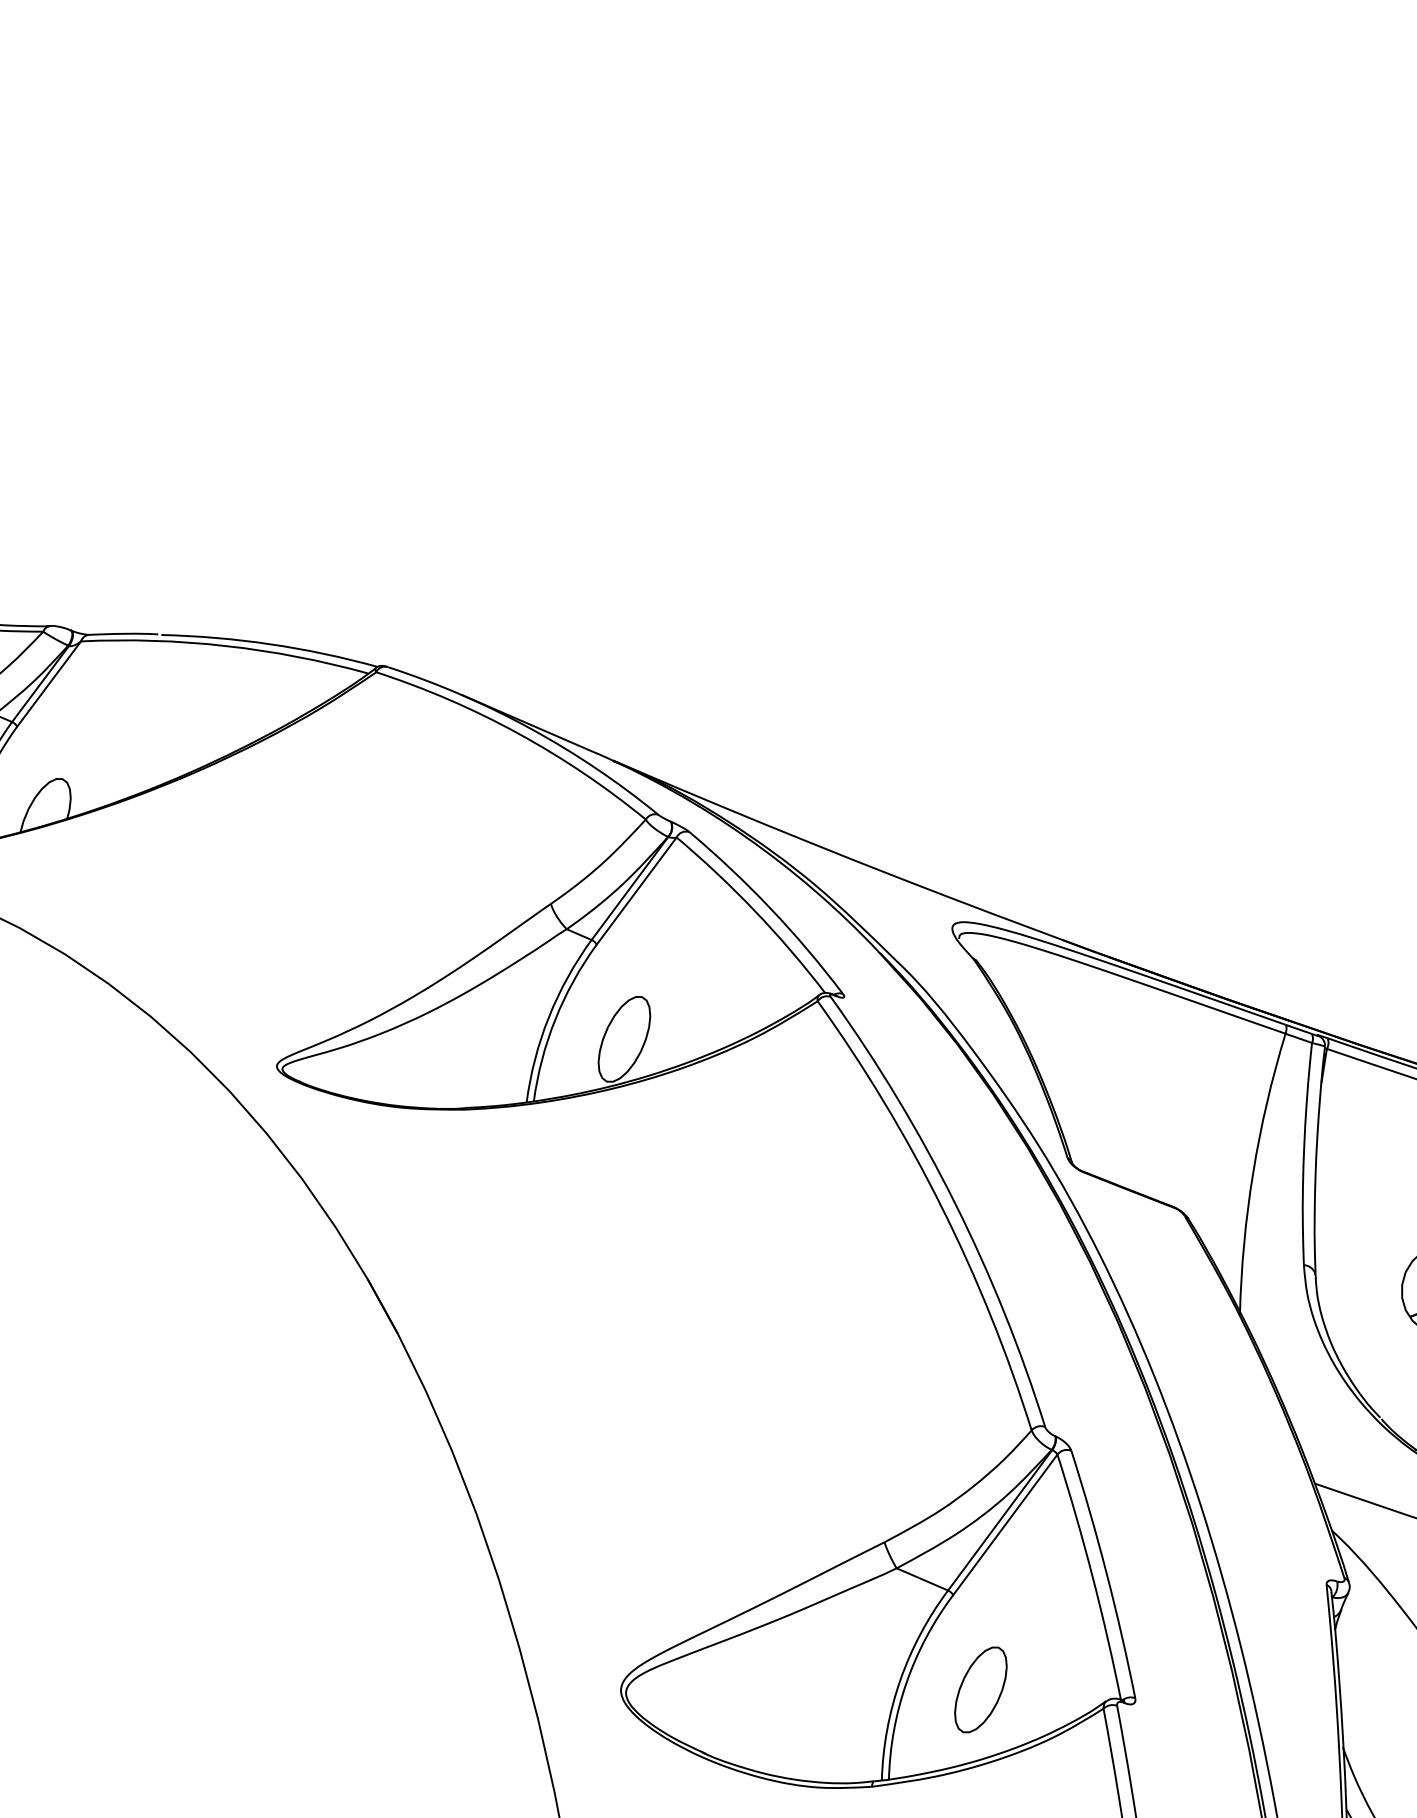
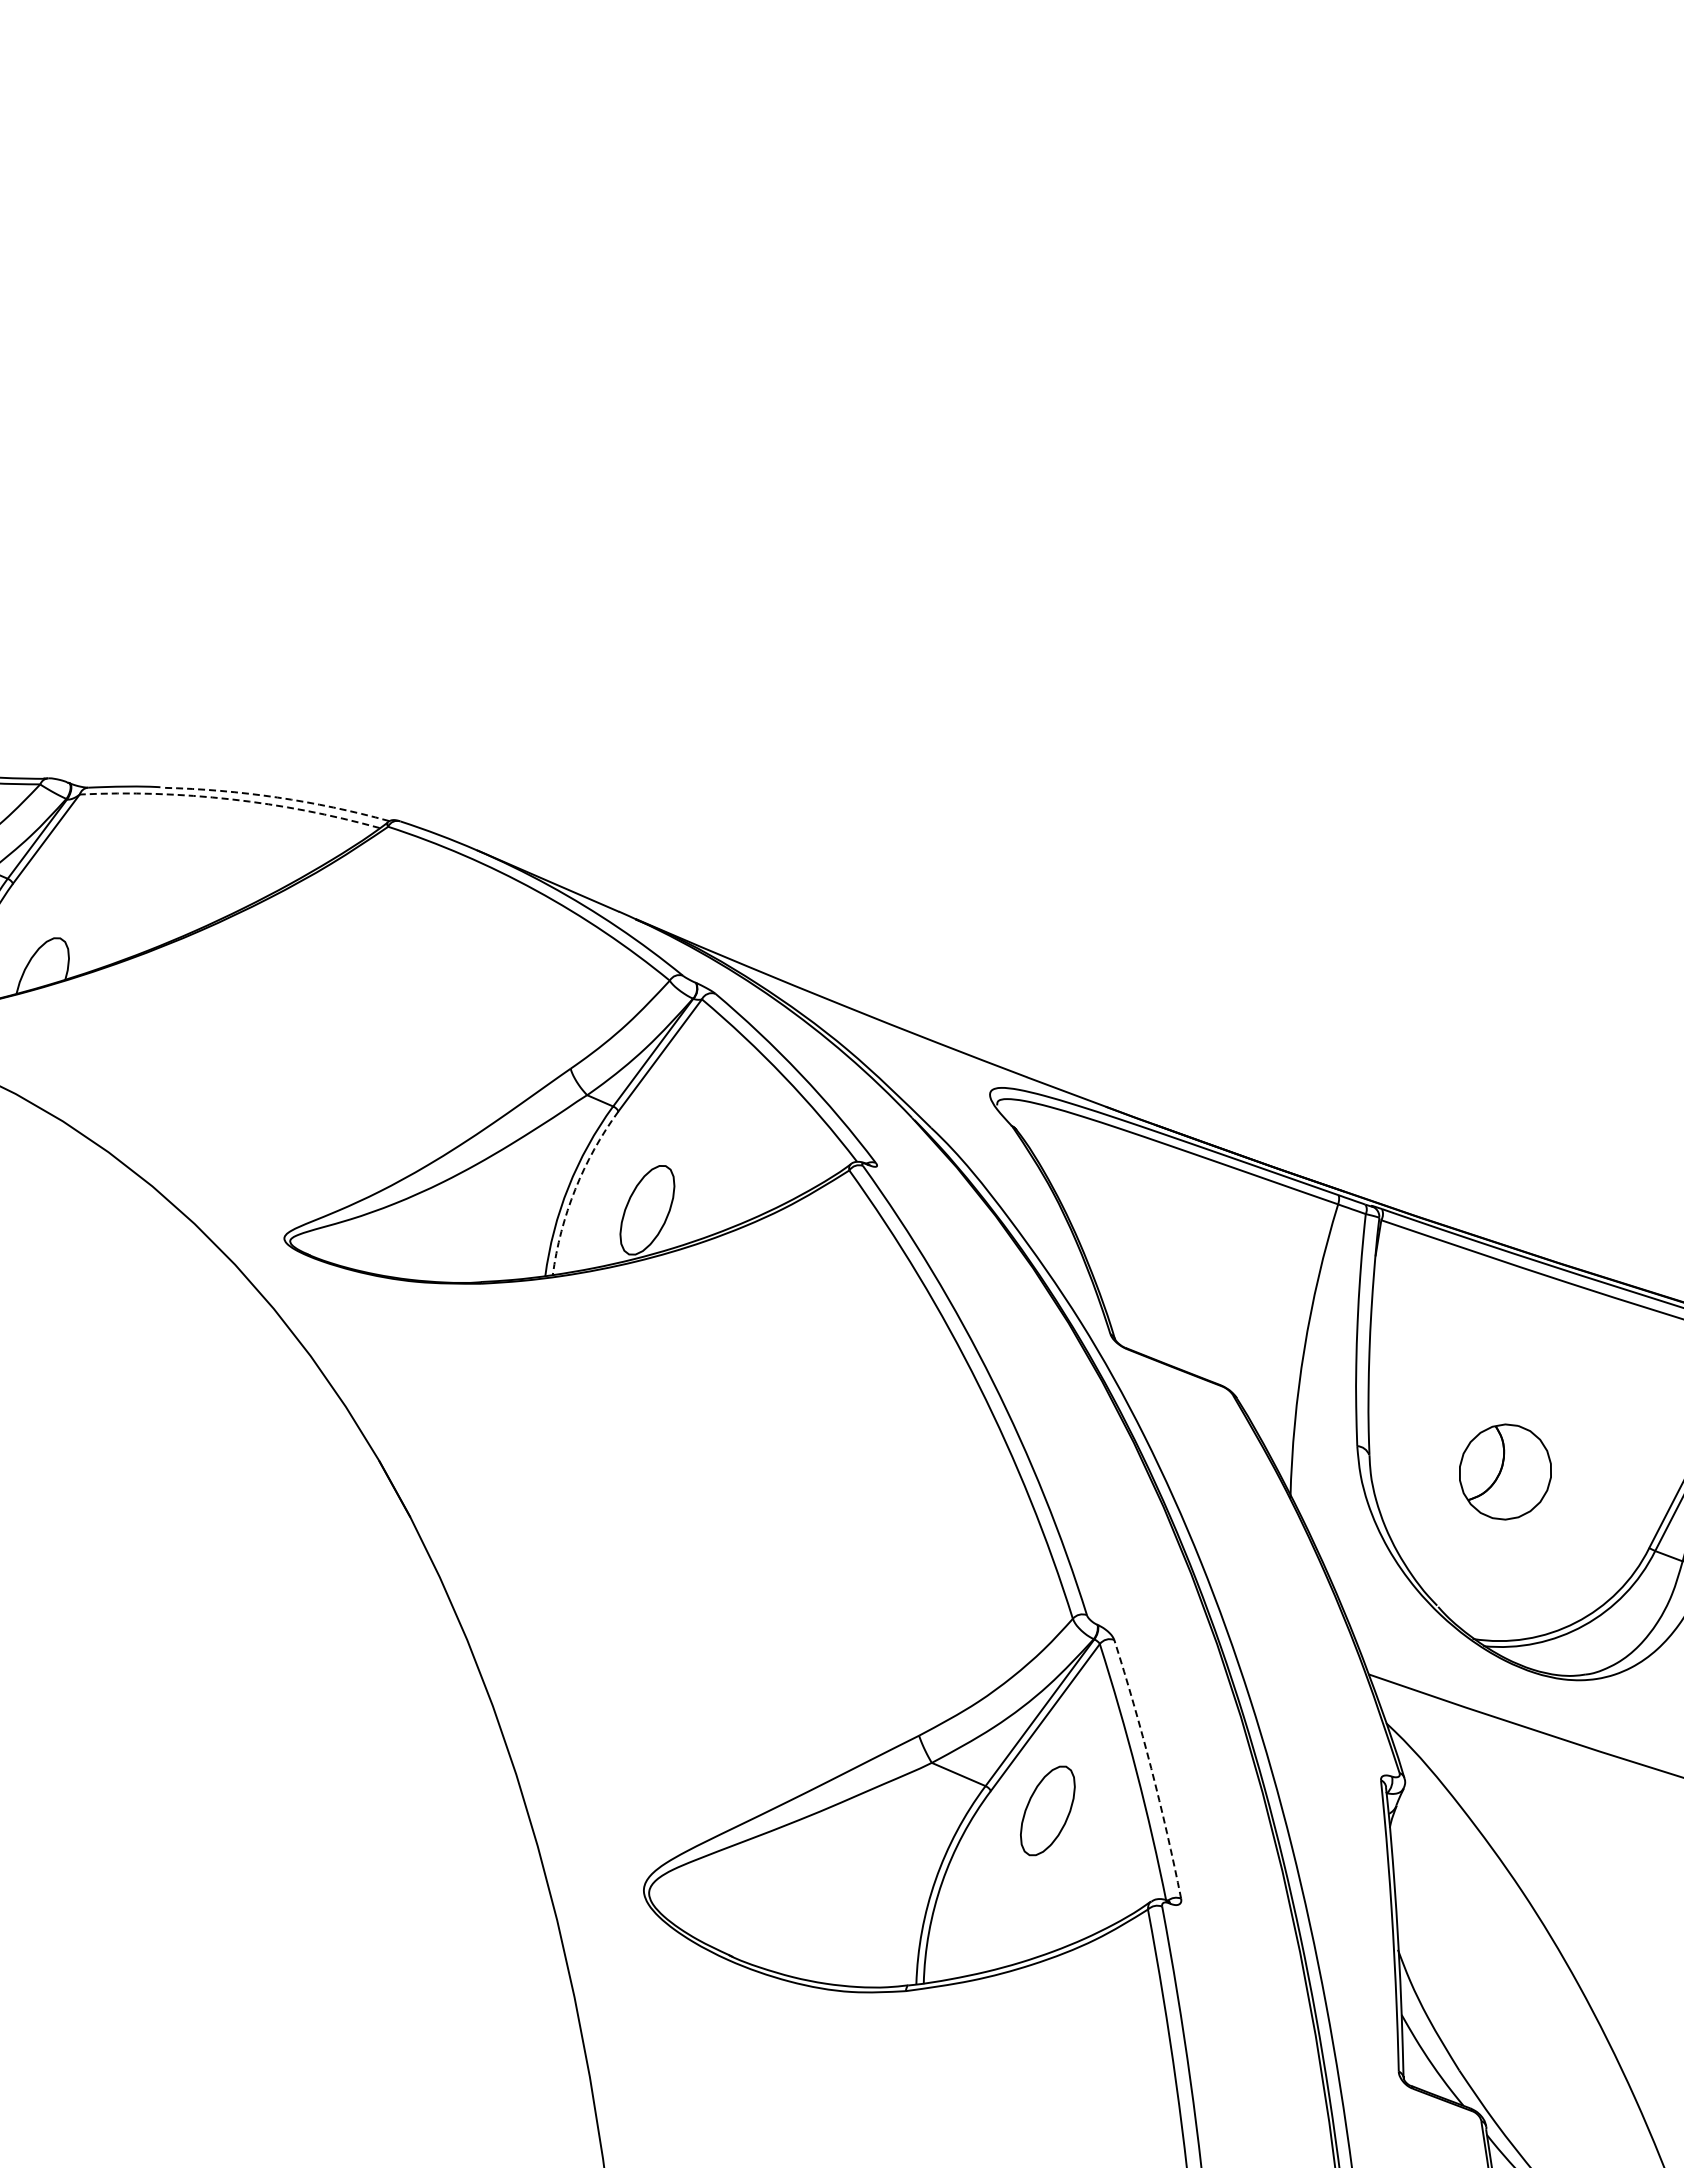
arc: (270, 644) -> (277, 797), solid -> dashed
arc: (226, 646) -> (231, 799), solid -> dashed
arc: (555, 1019) -> (575, 1189), solid -> dashed
arc: (1106, 1573) -> (1151, 1768), solid -> dashed
part: (980, 1689) -> (1047, 1810), moved

